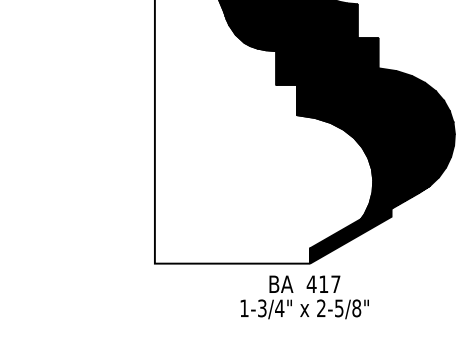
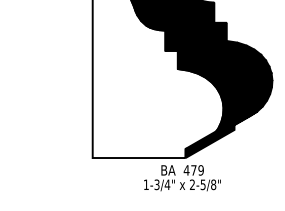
text: (329, 284) -> (197, 170), 417 -> 479

